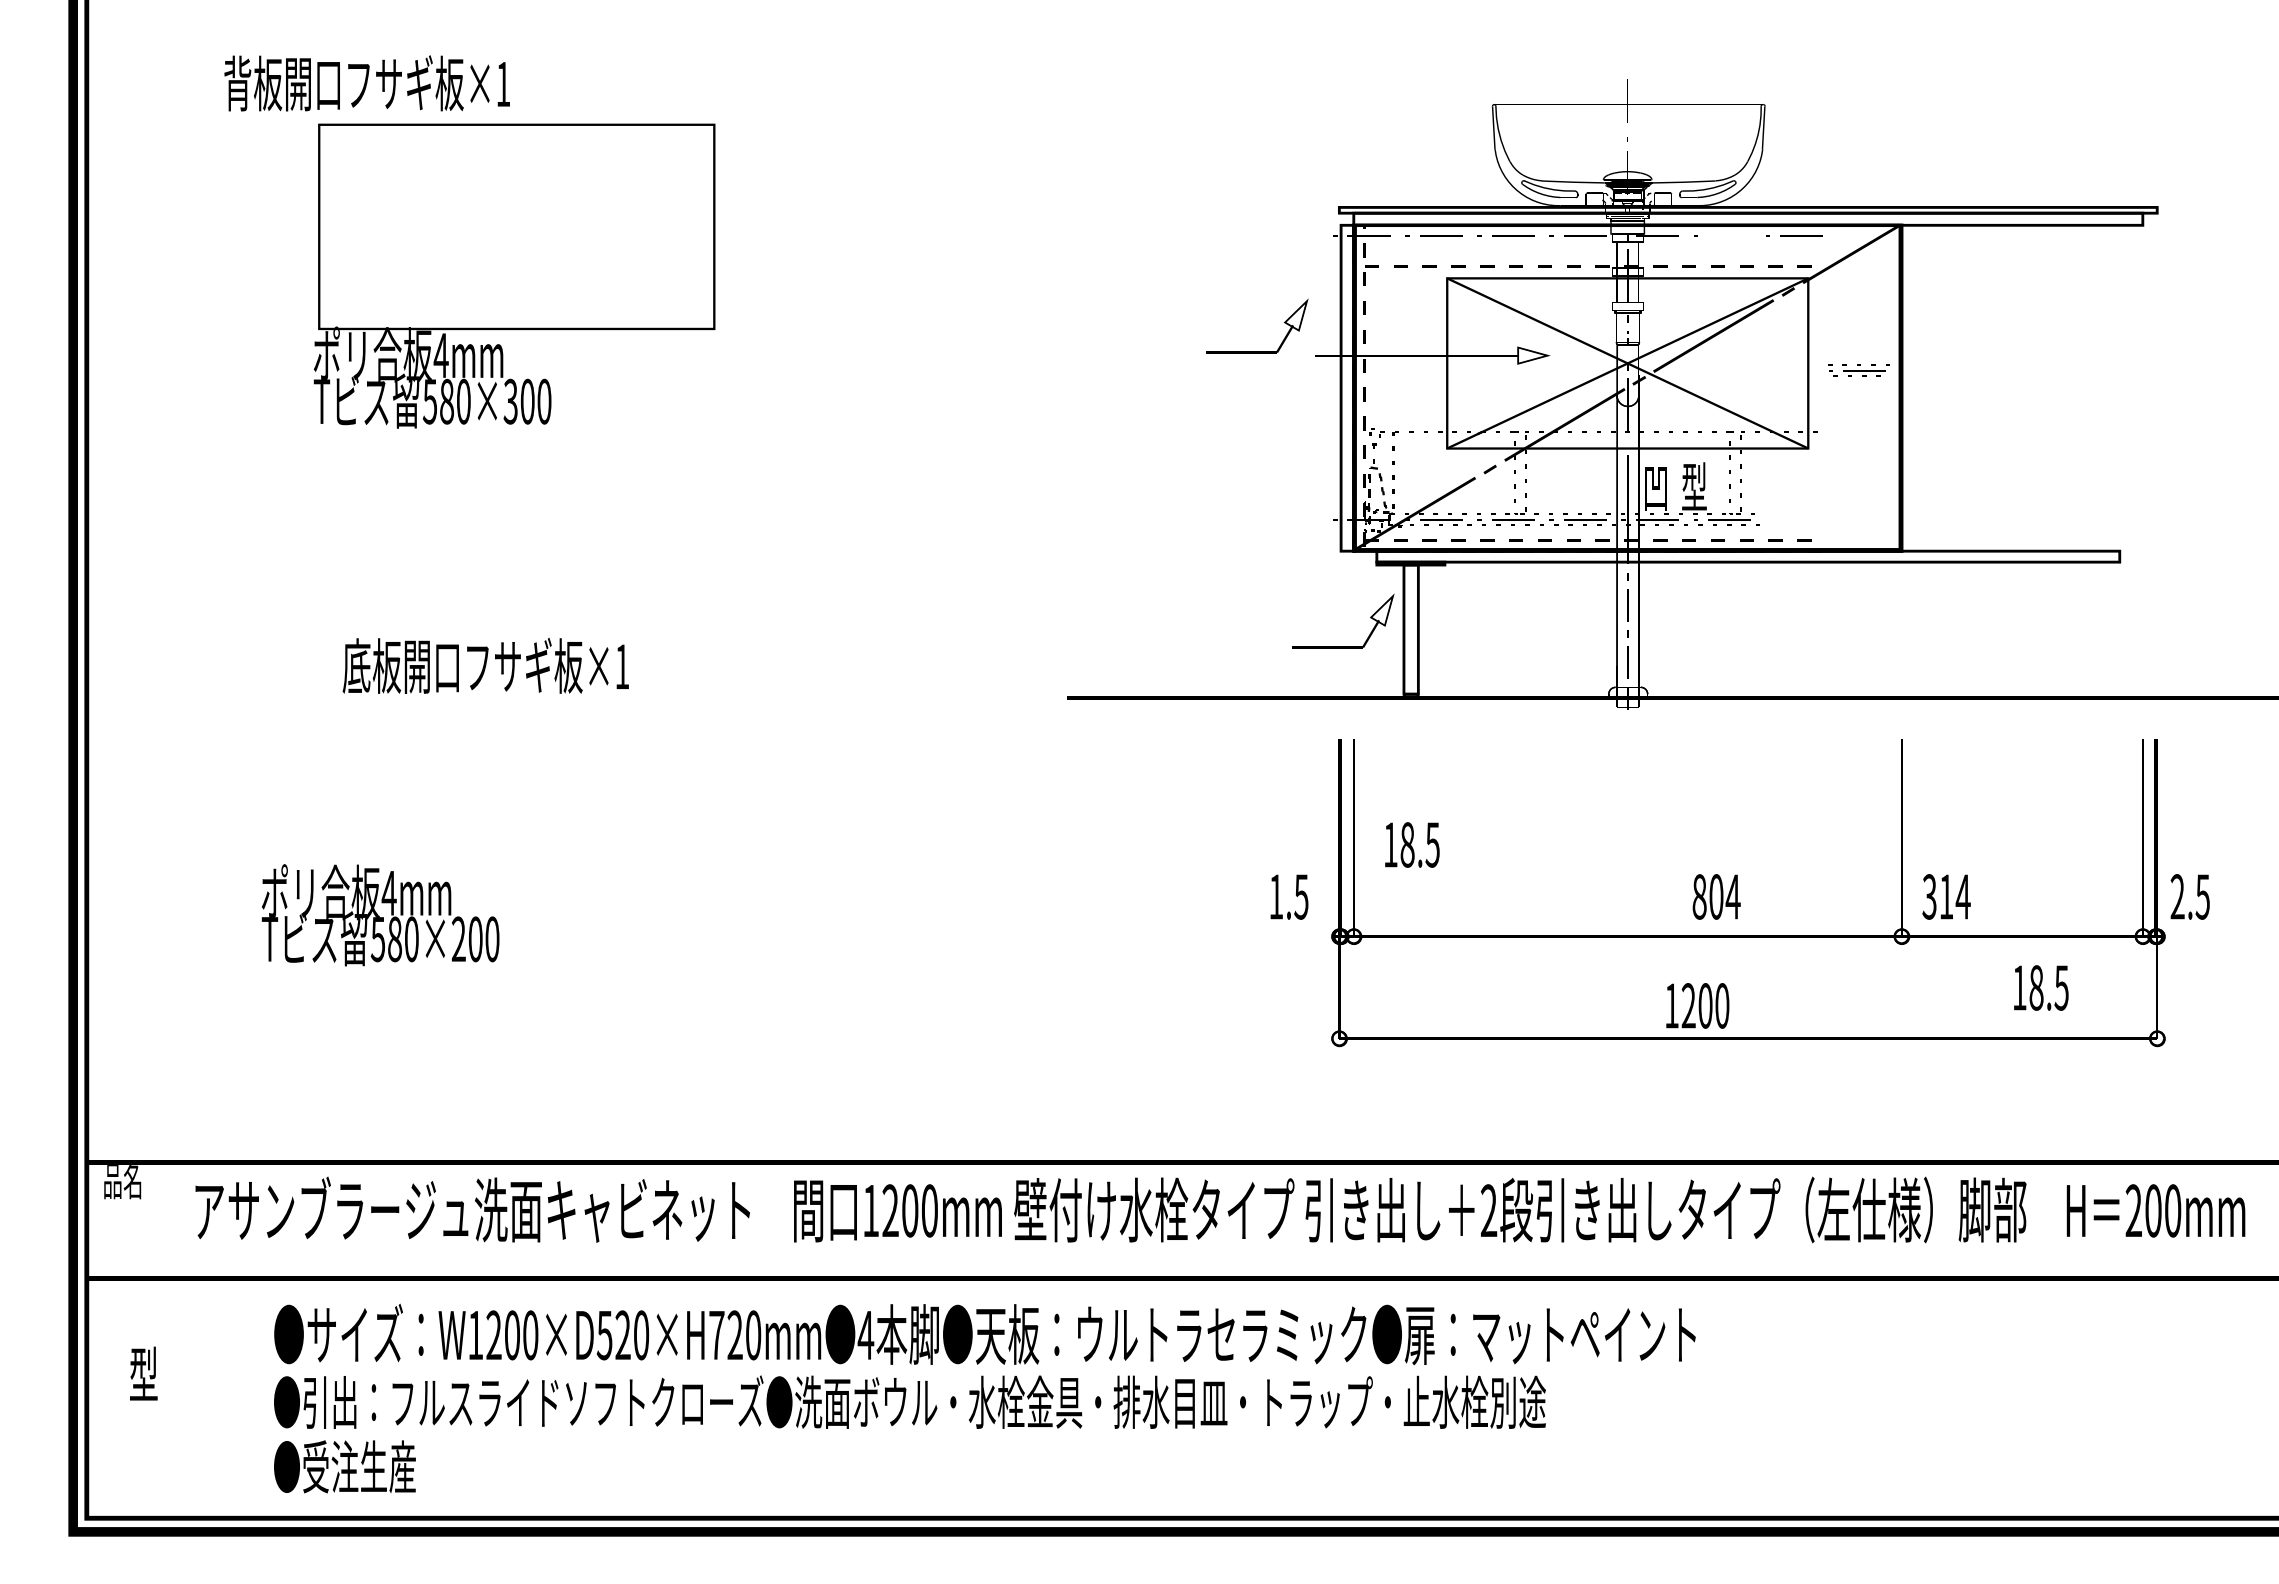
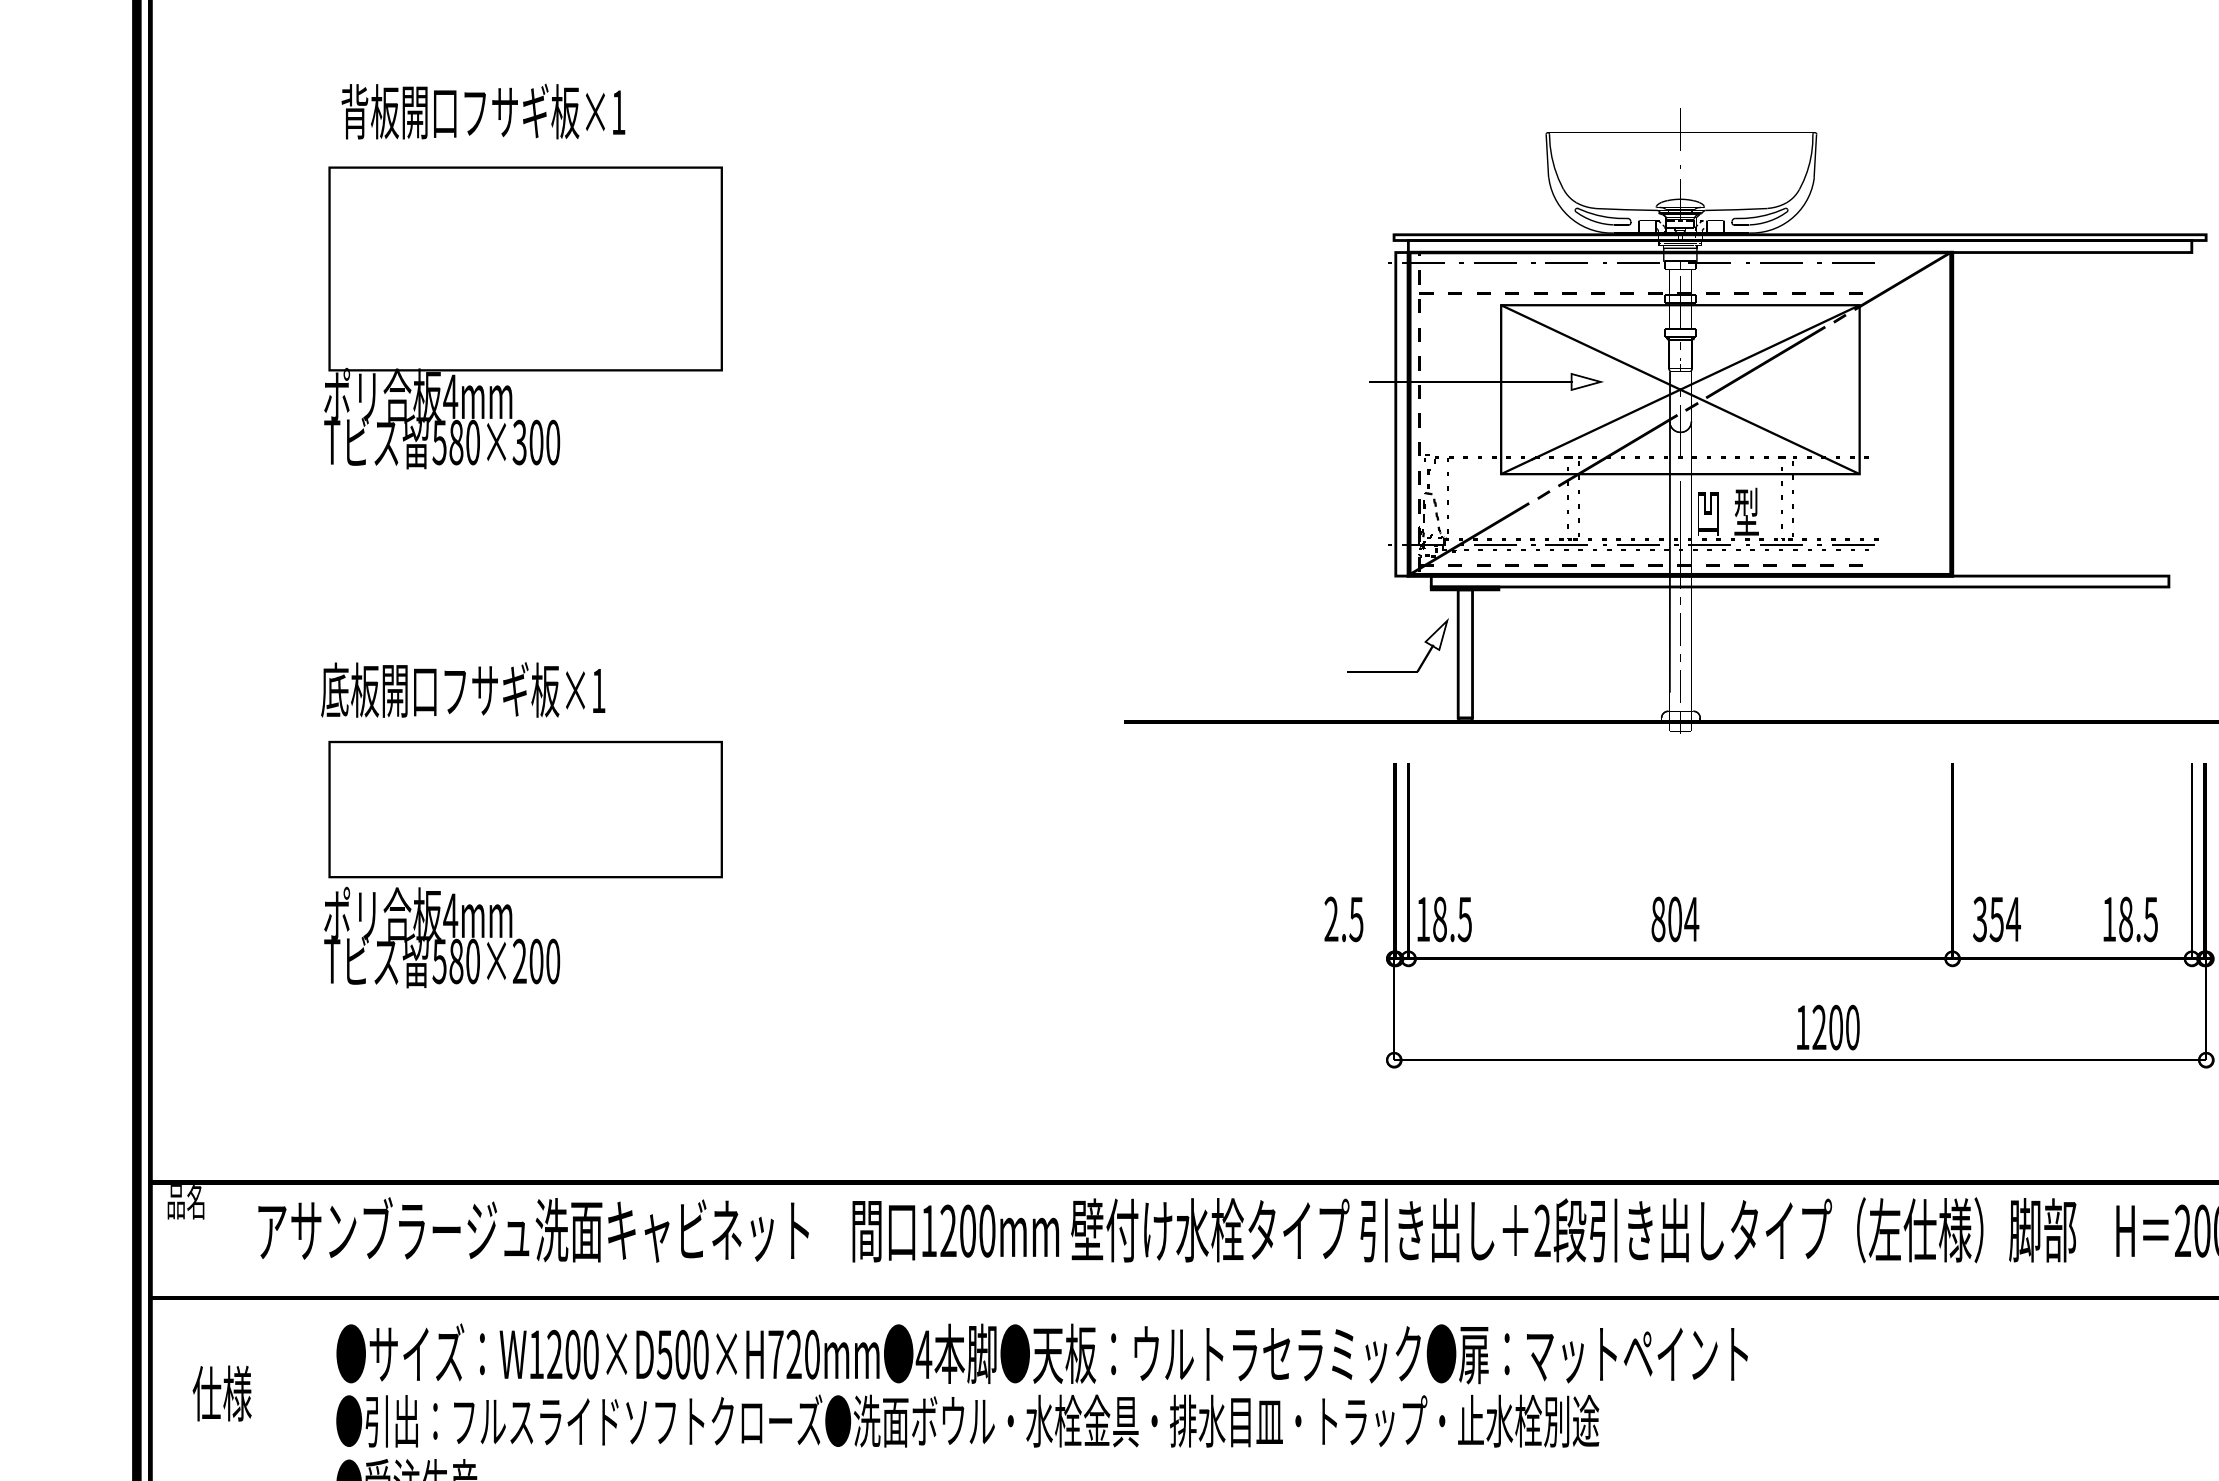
text: (366, 83) -> (482, 111), moved
line: (1729, 235) -> (1781, 262), added
text: (514, 275) -> (523, 317), moved
part: (1257, 351) -> (1312, 377), removed
part: (1858, 370) -> (1846, 544), moved
text: (485, 665) -> (462, 689), moved
part: (464, 786) -> (525, 809), added
text: (1412, 844) -> (1444, 918), moved
text: (1276, 896) -> (1331, 918), 1.5 -> 2.5
text: (1716, 896) -> (1675, 918), moved
text: (1946, 896) -> (1996, 918), 314 -> 354
text: (2041, 987) -> (2130, 918), moved
text: (1697, 1005) -> (1828, 1027), moved
text: (622, 1335) -> (682, 1354), W1200×D520×H720mm -> W1200×D500×H720mm
text: (158, 1374) -> (221, 1393), 型 -> 仕様

